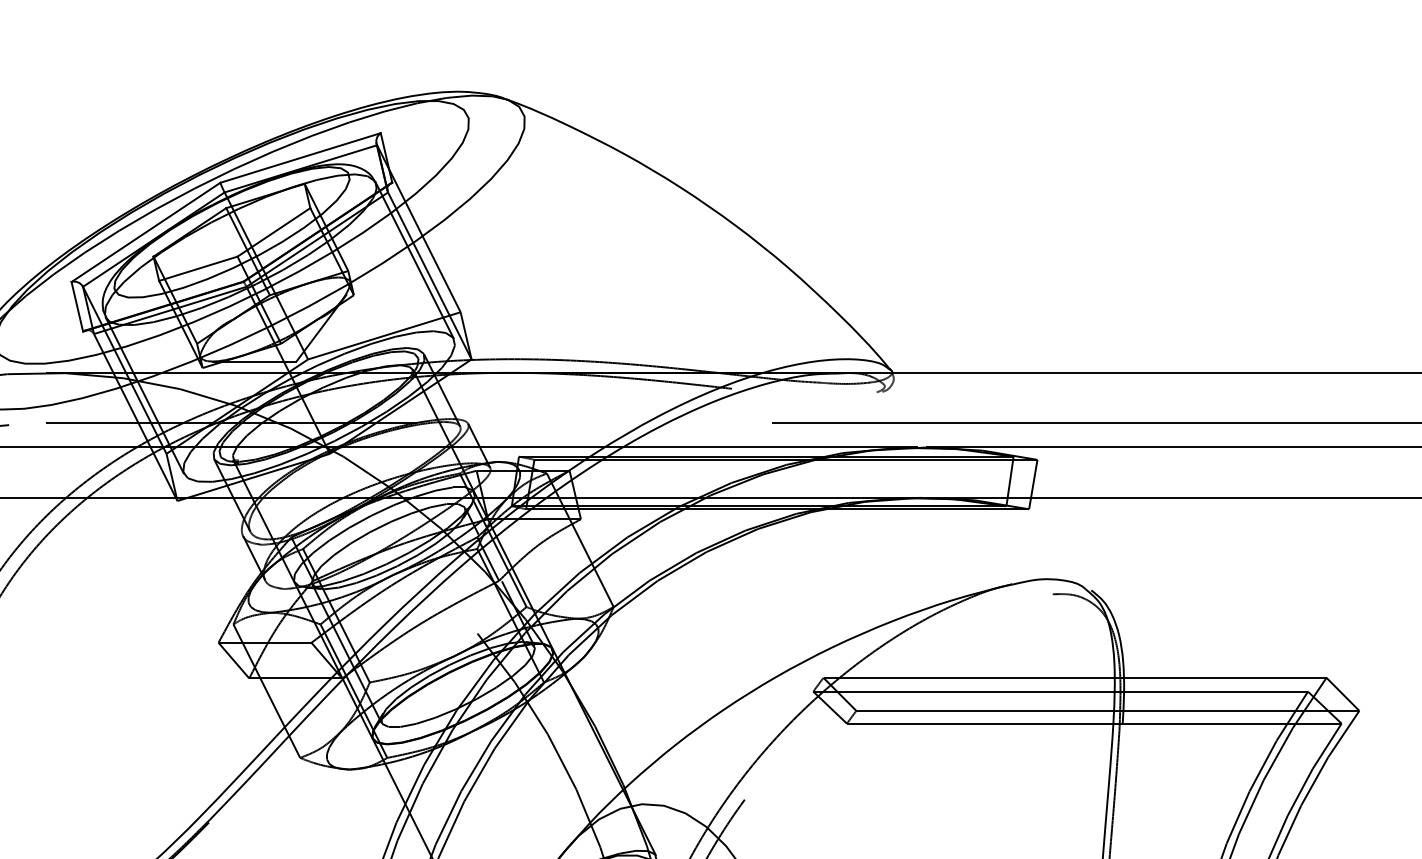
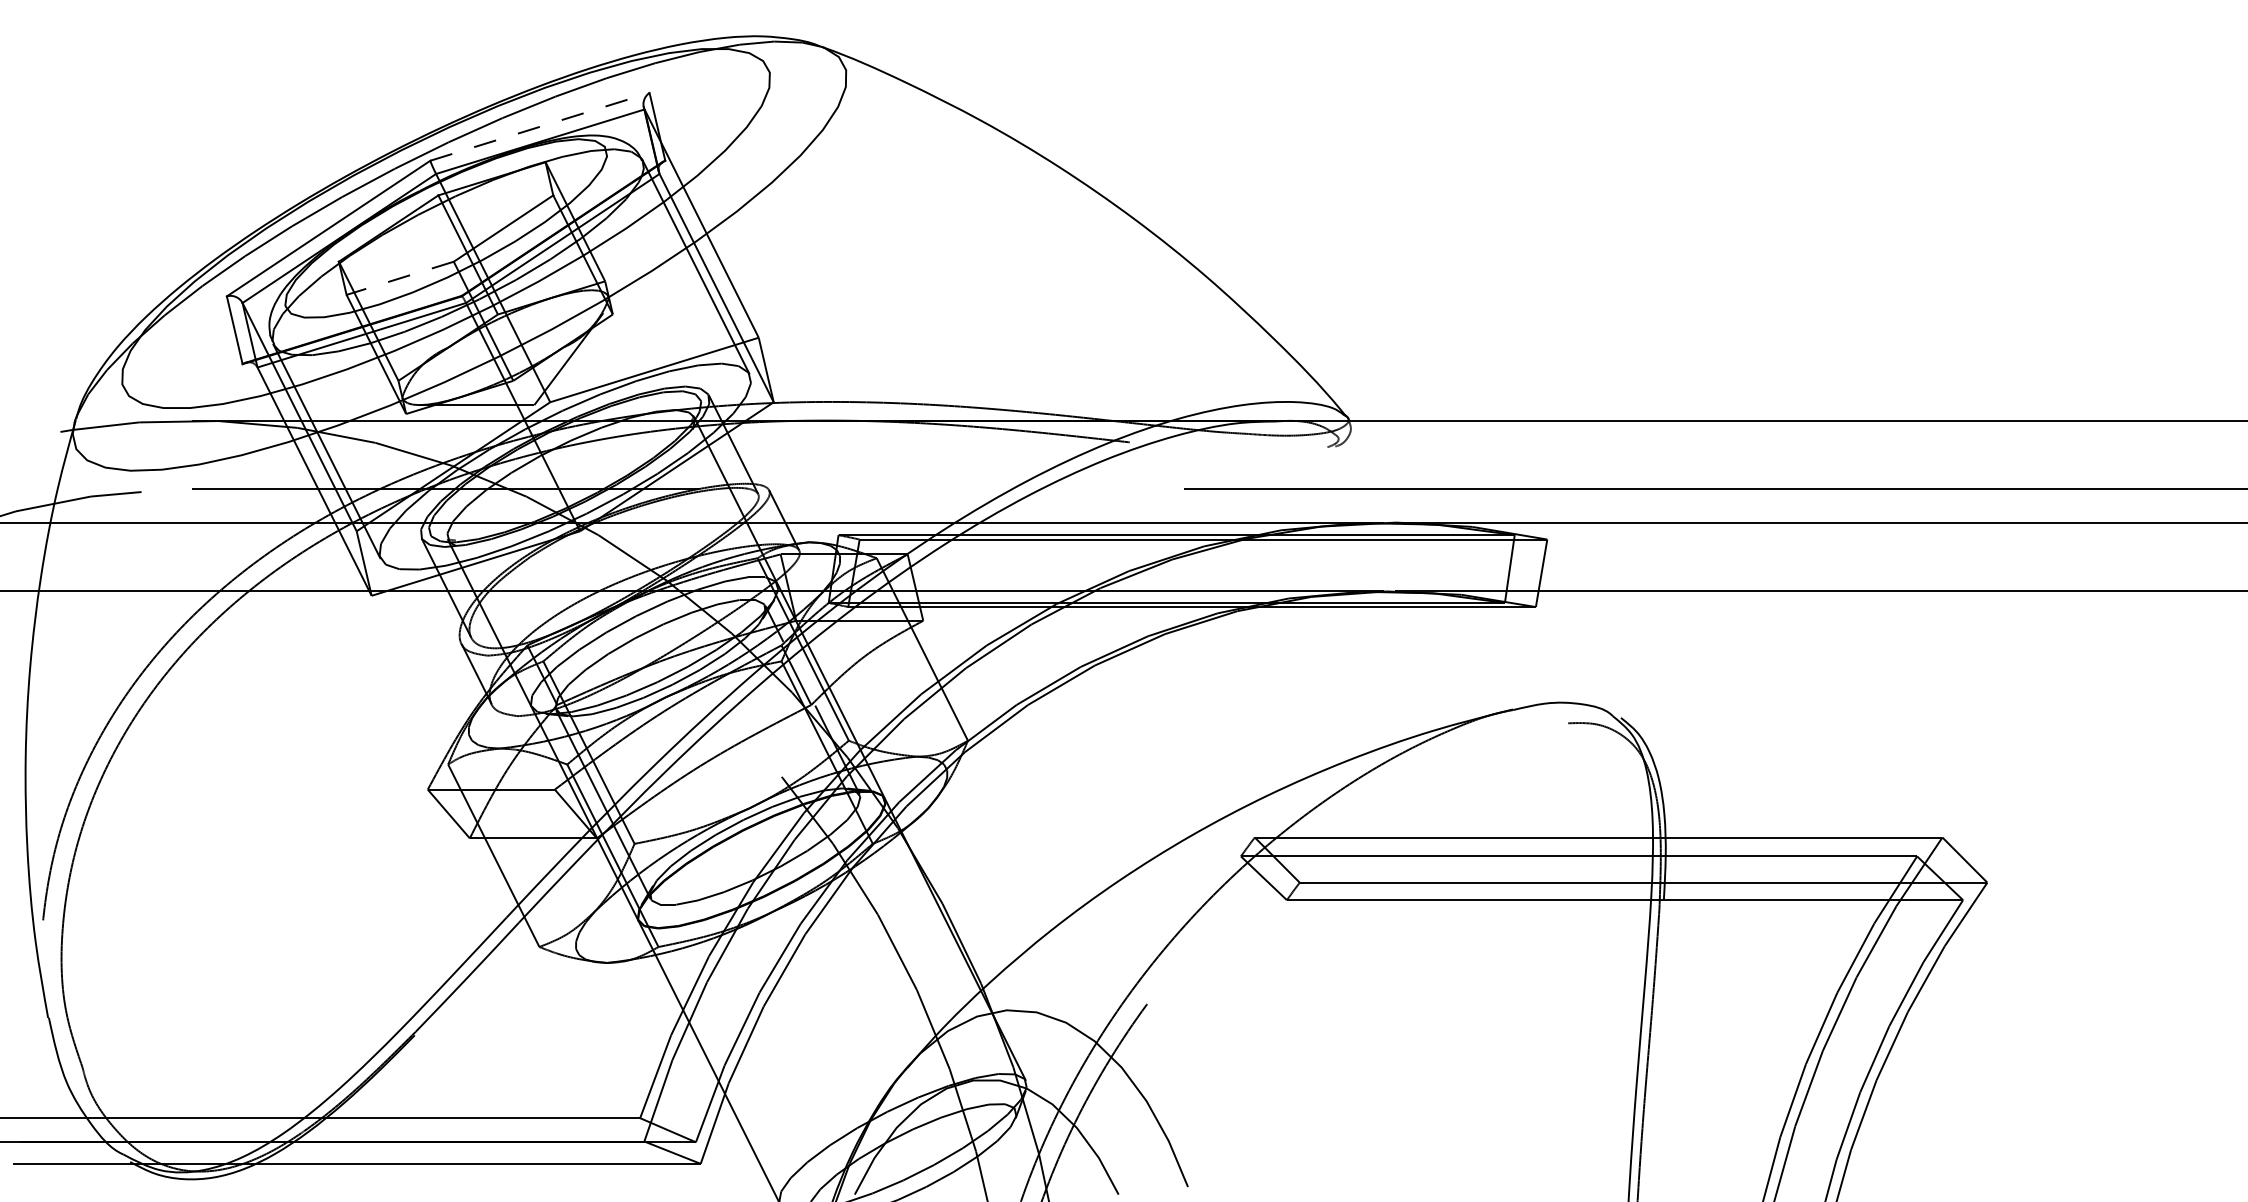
line: (300, 157) -> (539, 126), solid -> dashed
line: (197, 268) -> (399, 278), solid -> dashed

